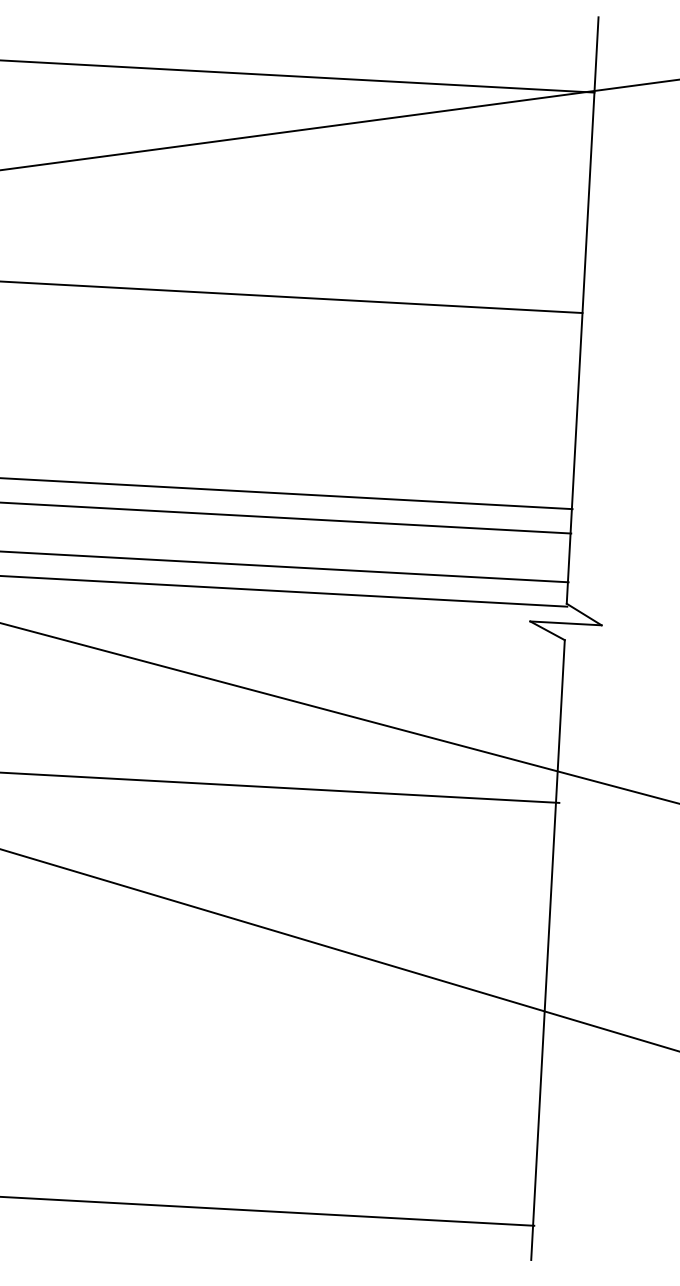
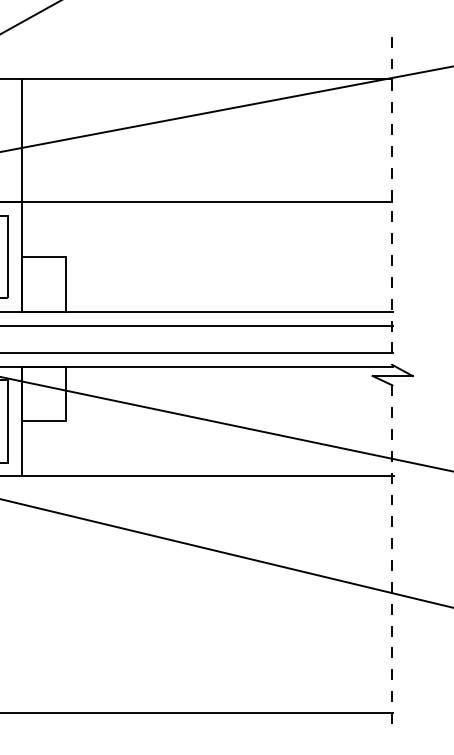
line: (582, 311) -> (392, 201), solid -> dashed
line: (548, 951) -> (392, 559), solid -> dashed

